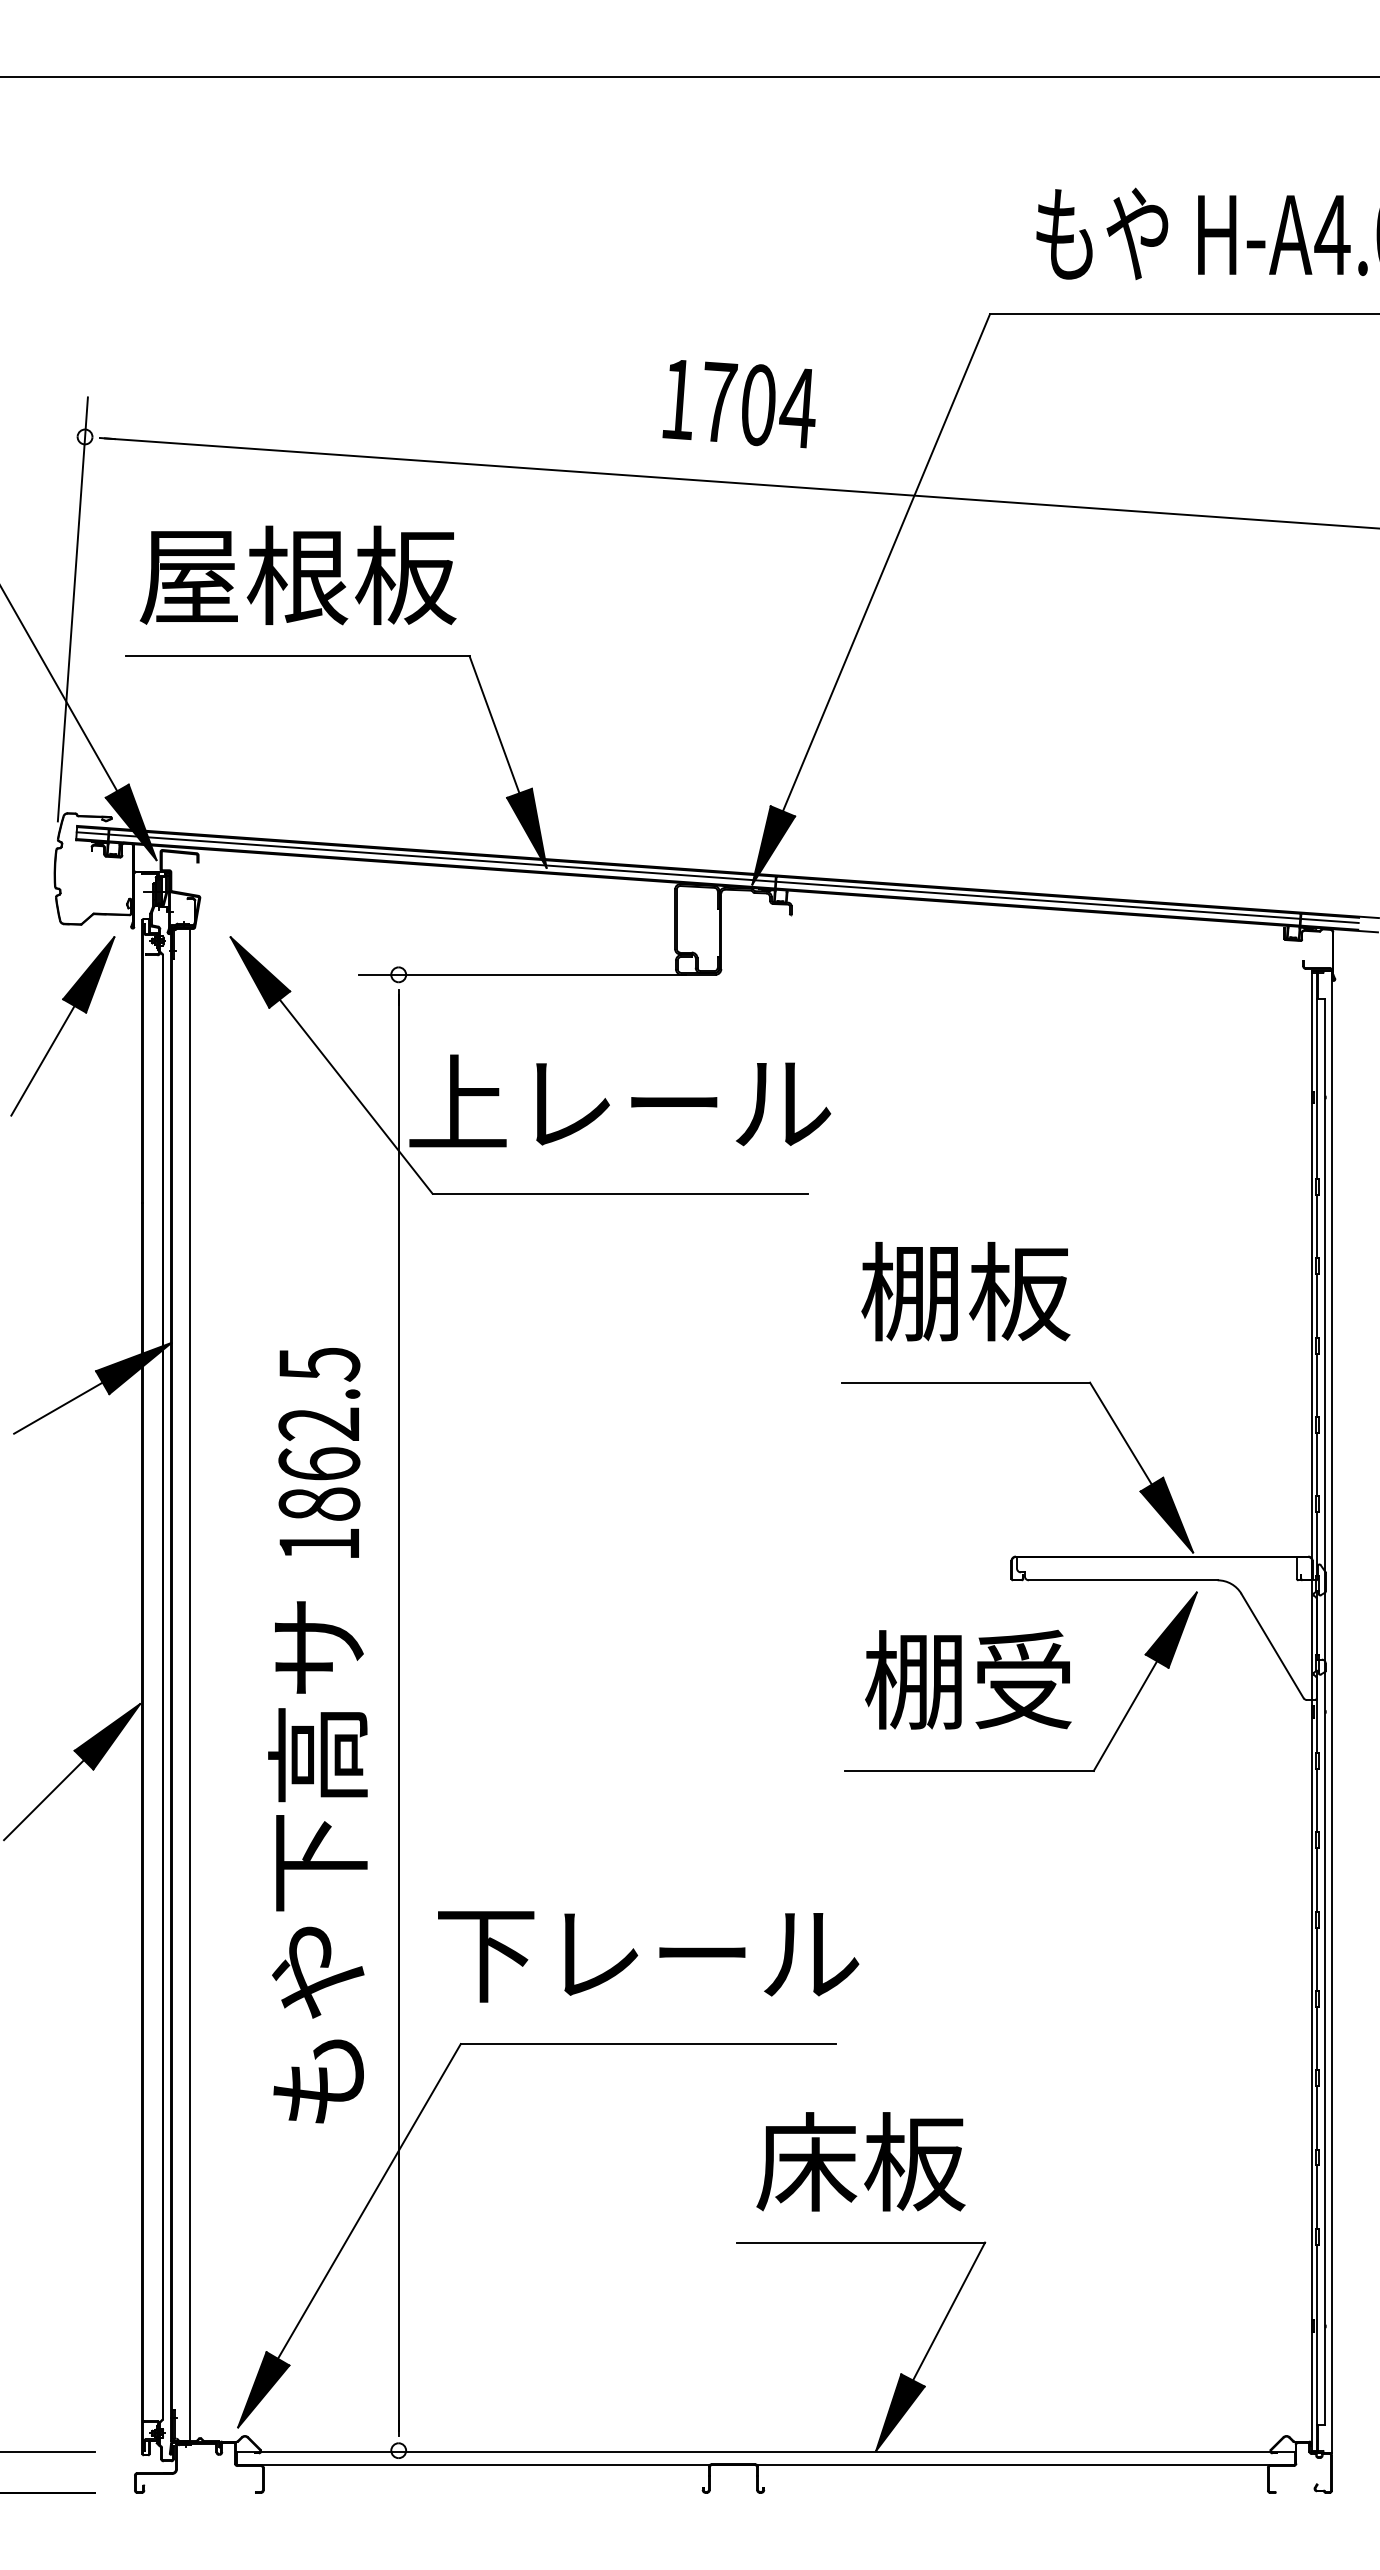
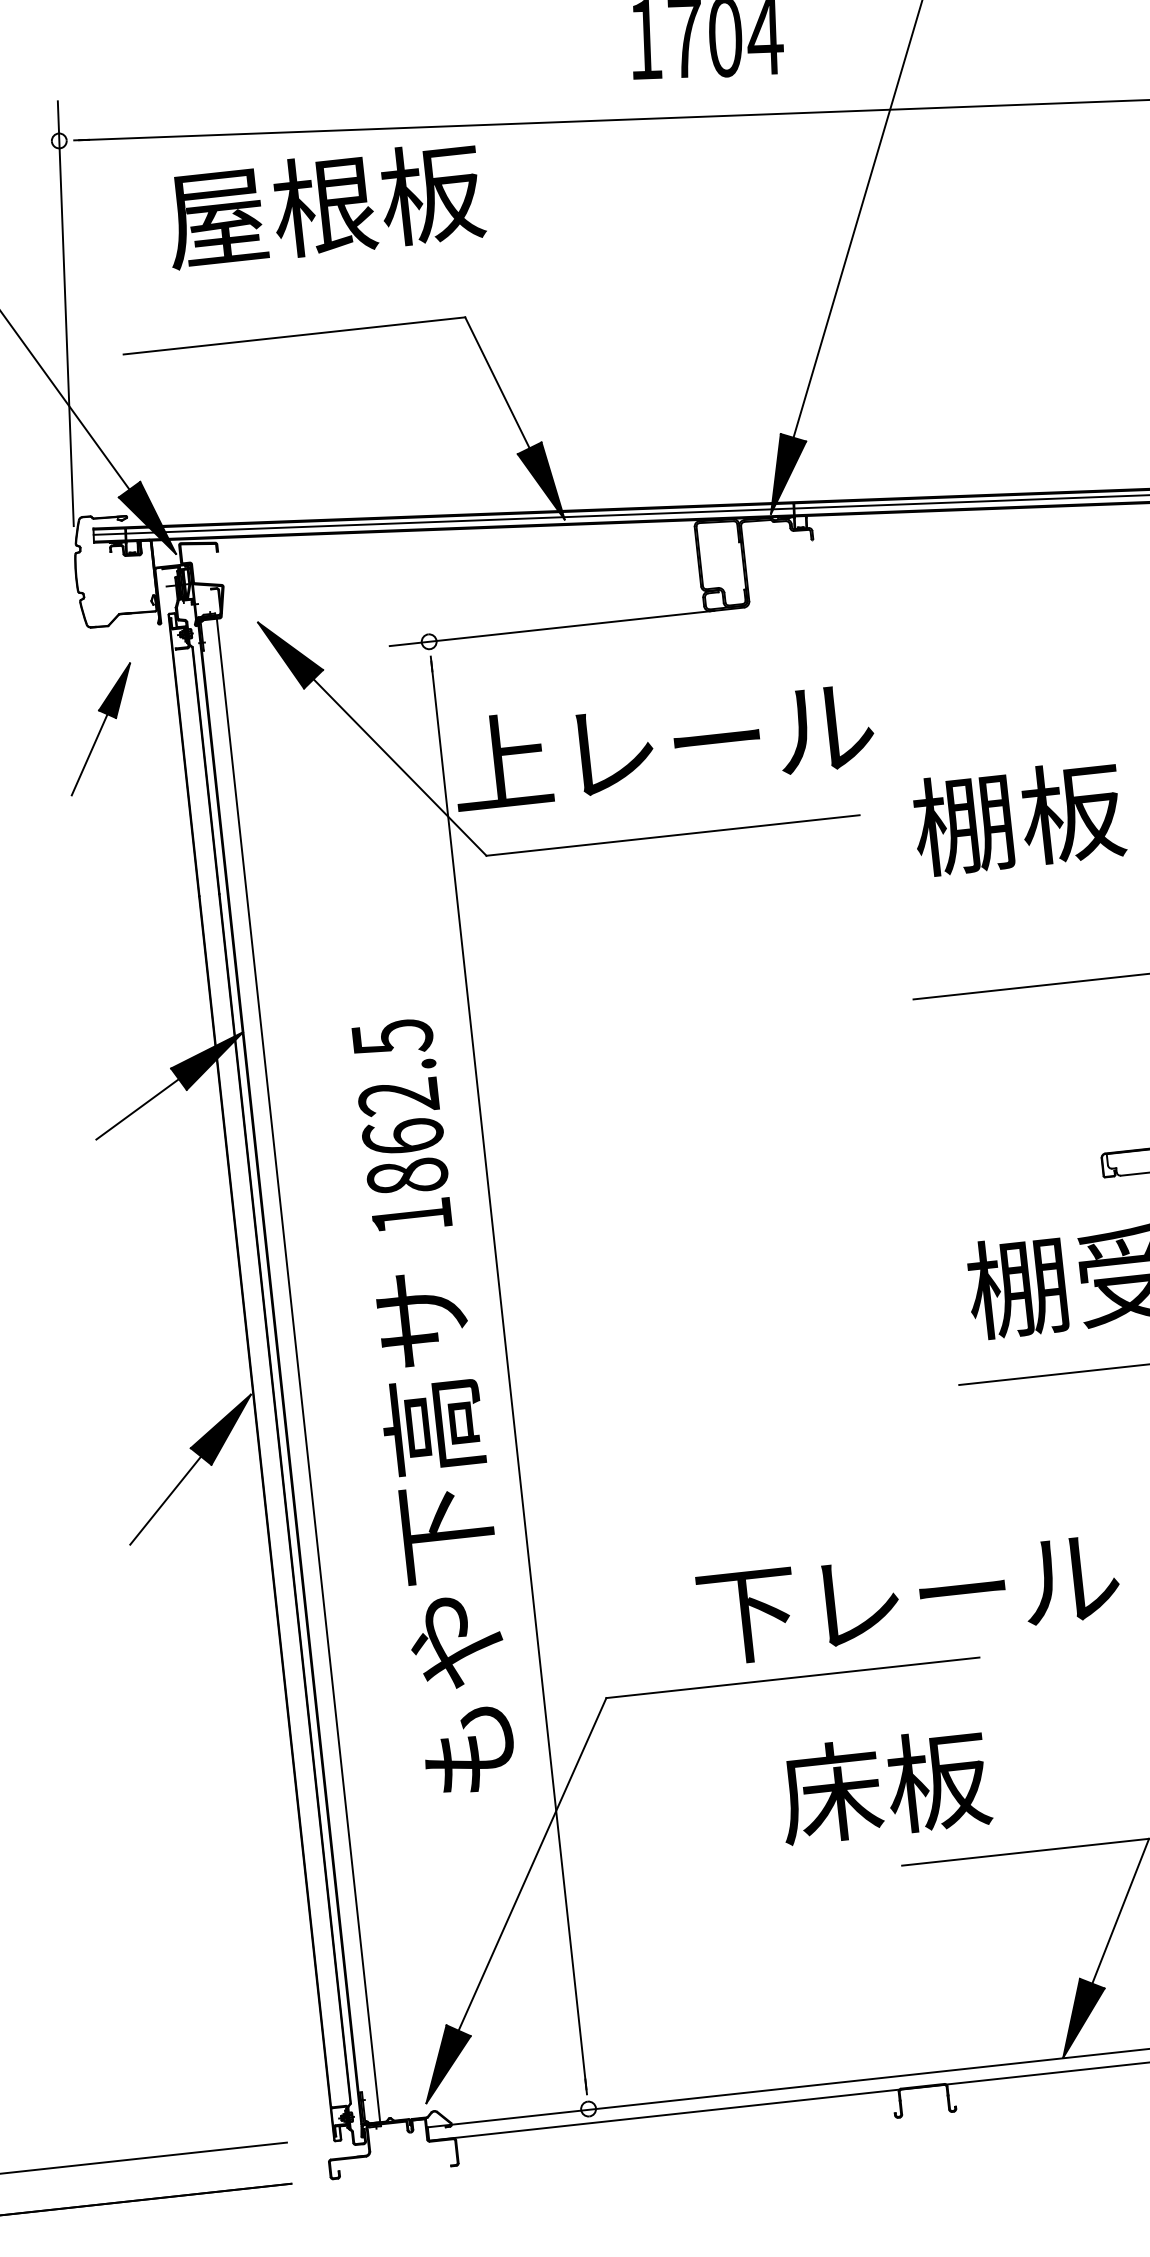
text: (297, 575) -> (324, 205), moved
part: (62, 1026) -> (100, 729), size x0.7
text: (965, 1291) -> (1018, 817), moved
text: (648, 1956) -> (909, 1599), moved
text: (860, 2161) -> (884, 1786), moved

